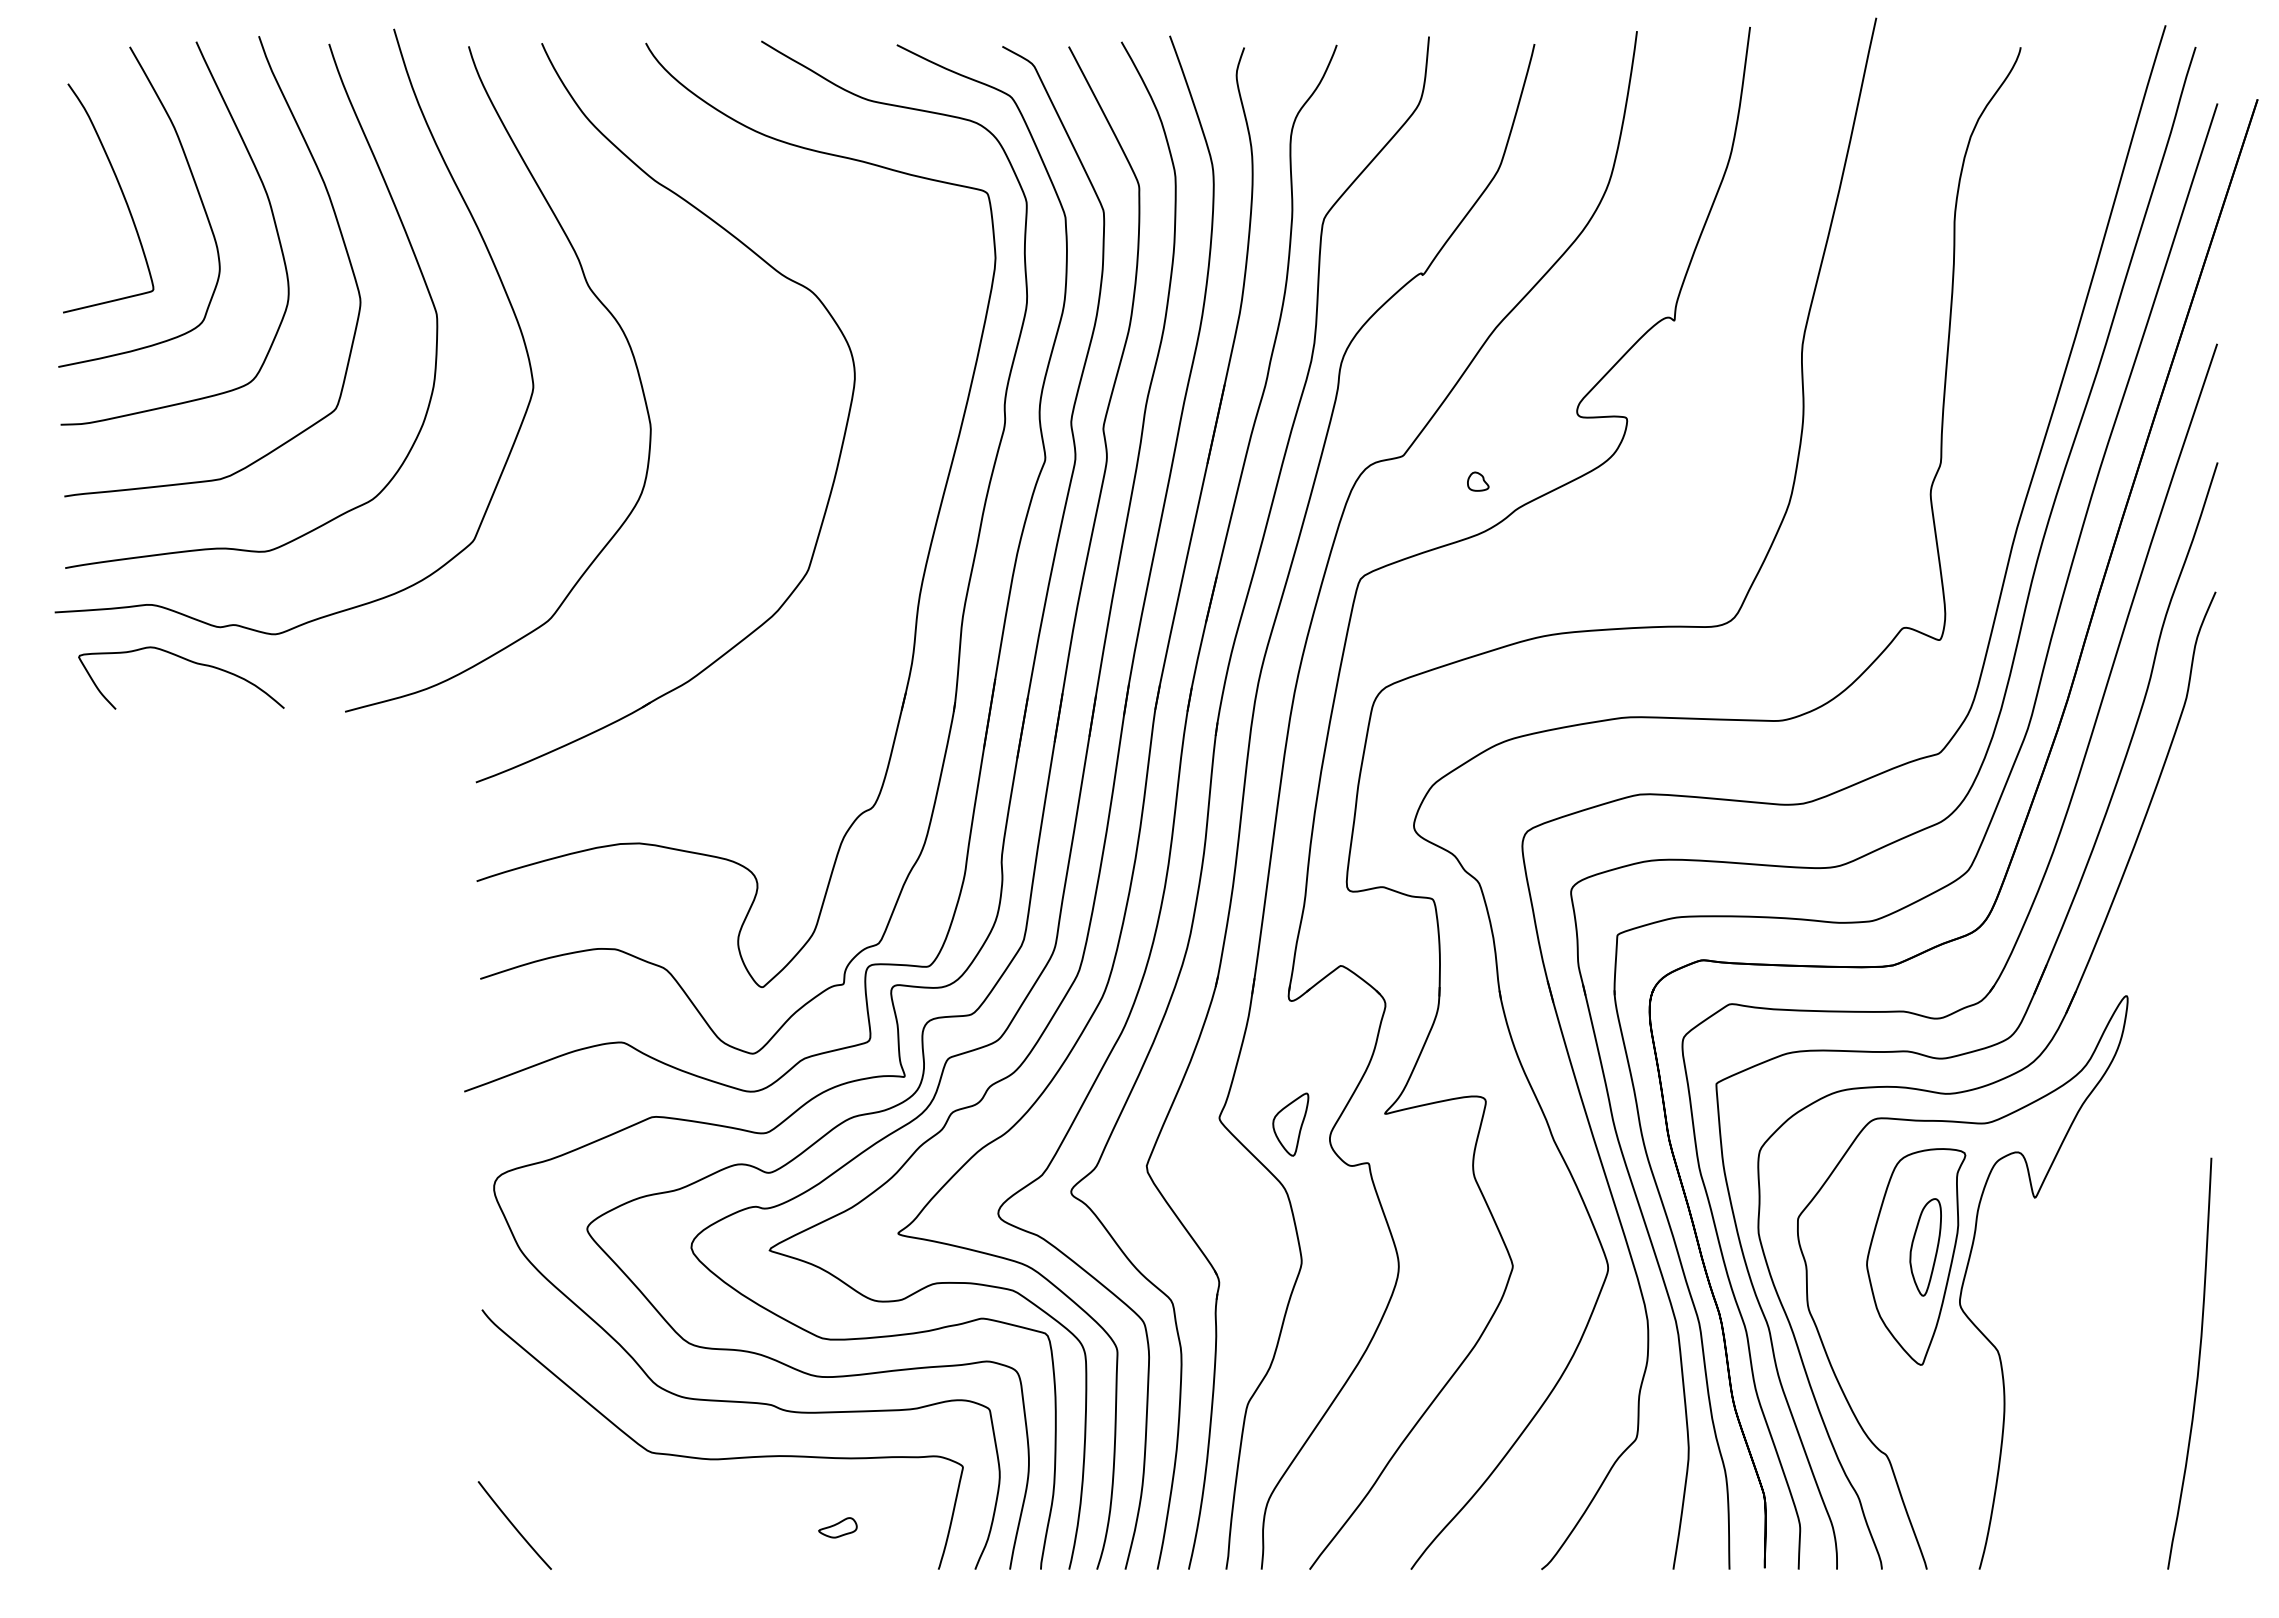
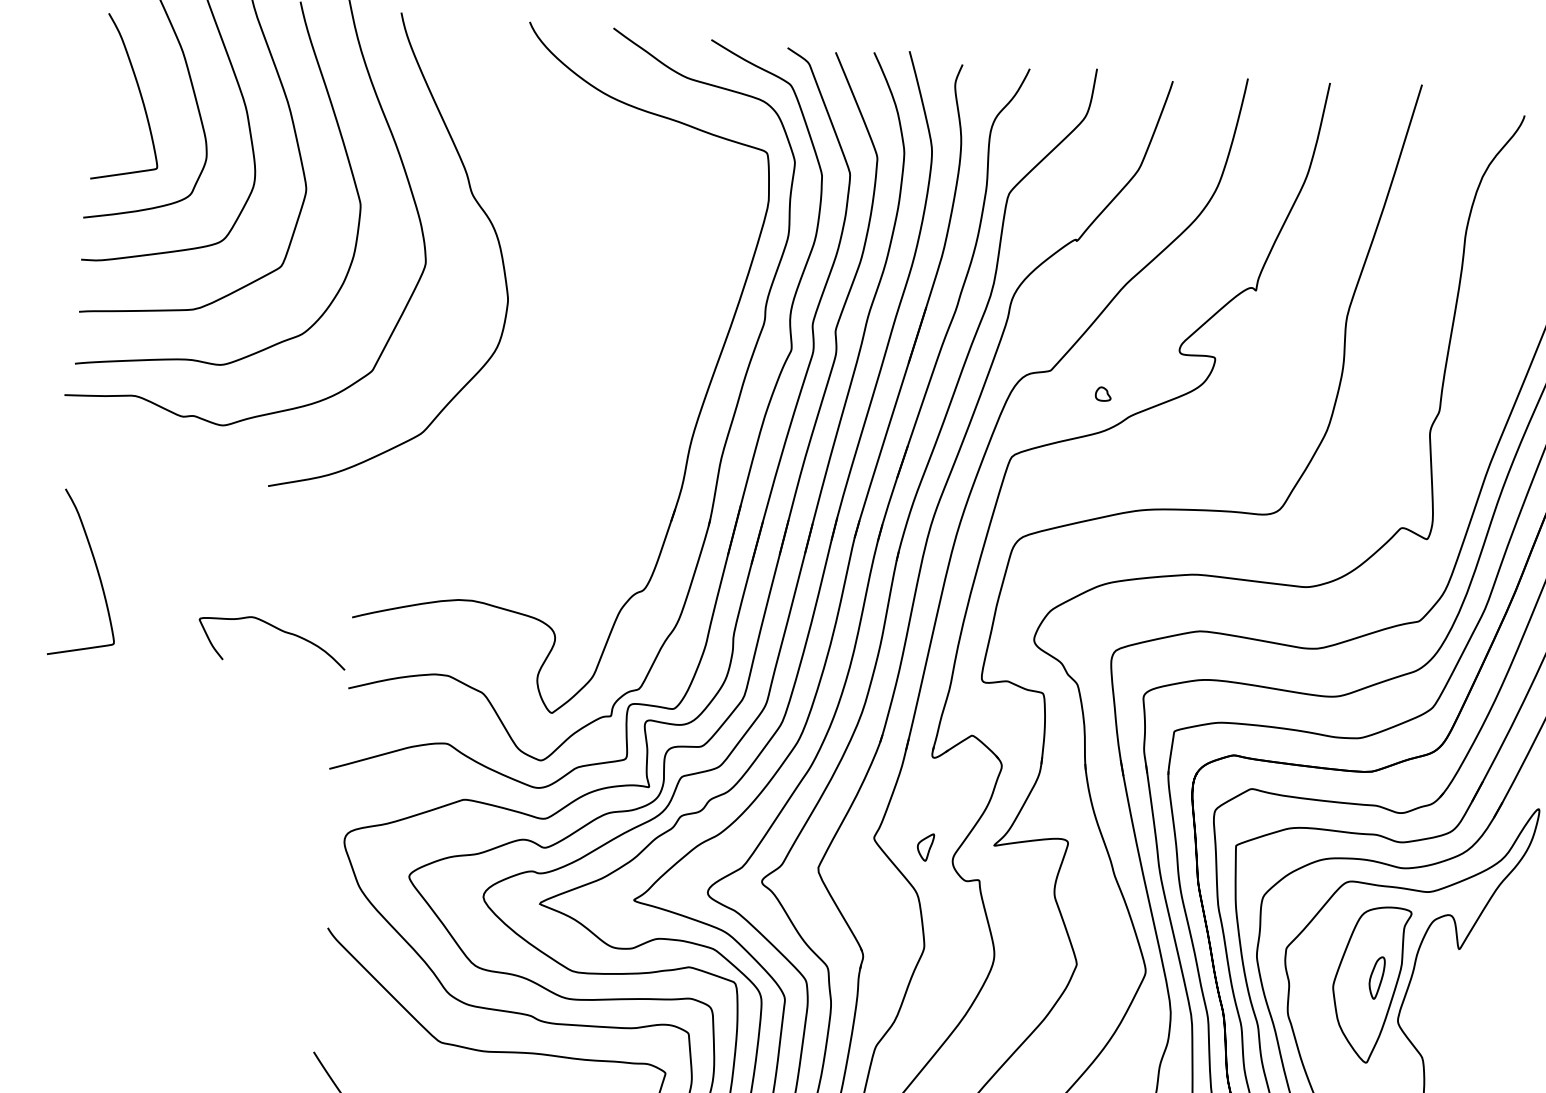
part: (839, 452) -> (643, 331), removed
curve: (185, 660) -> (276, 628), moved
curve: (121, 849) -> (97, 571), added
part: (1290, 1124) -> (925, 847), size x0.6
part: (1925, 1247) -> (1376, 977), size x0.6

